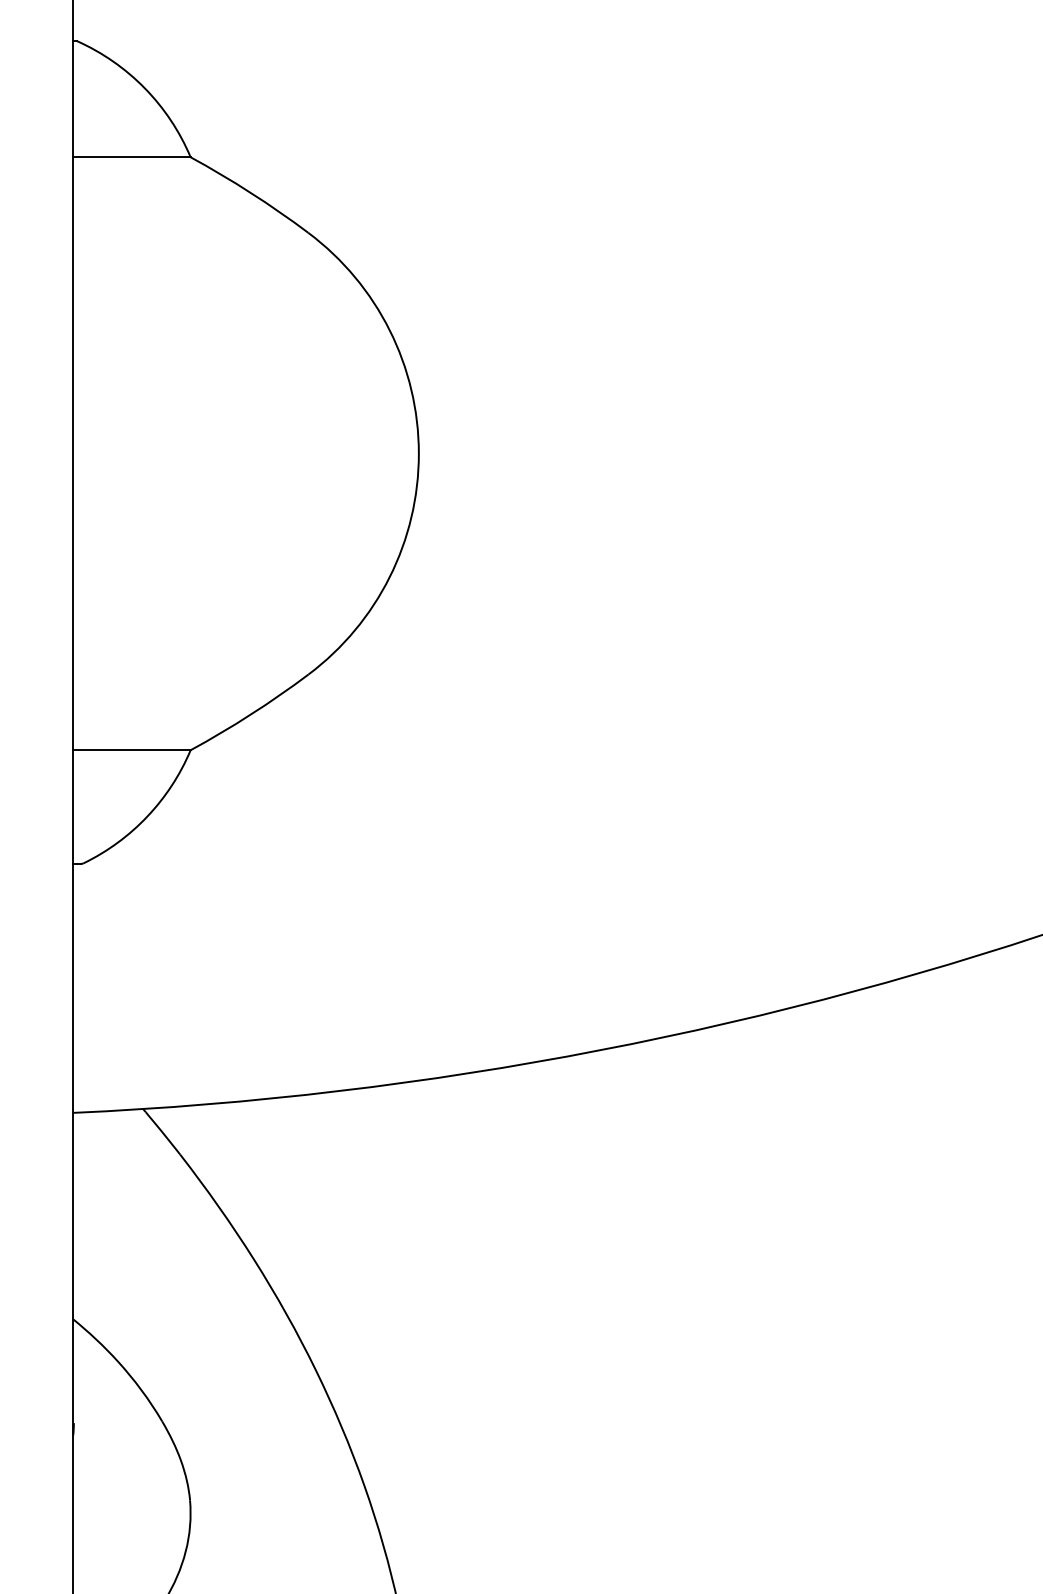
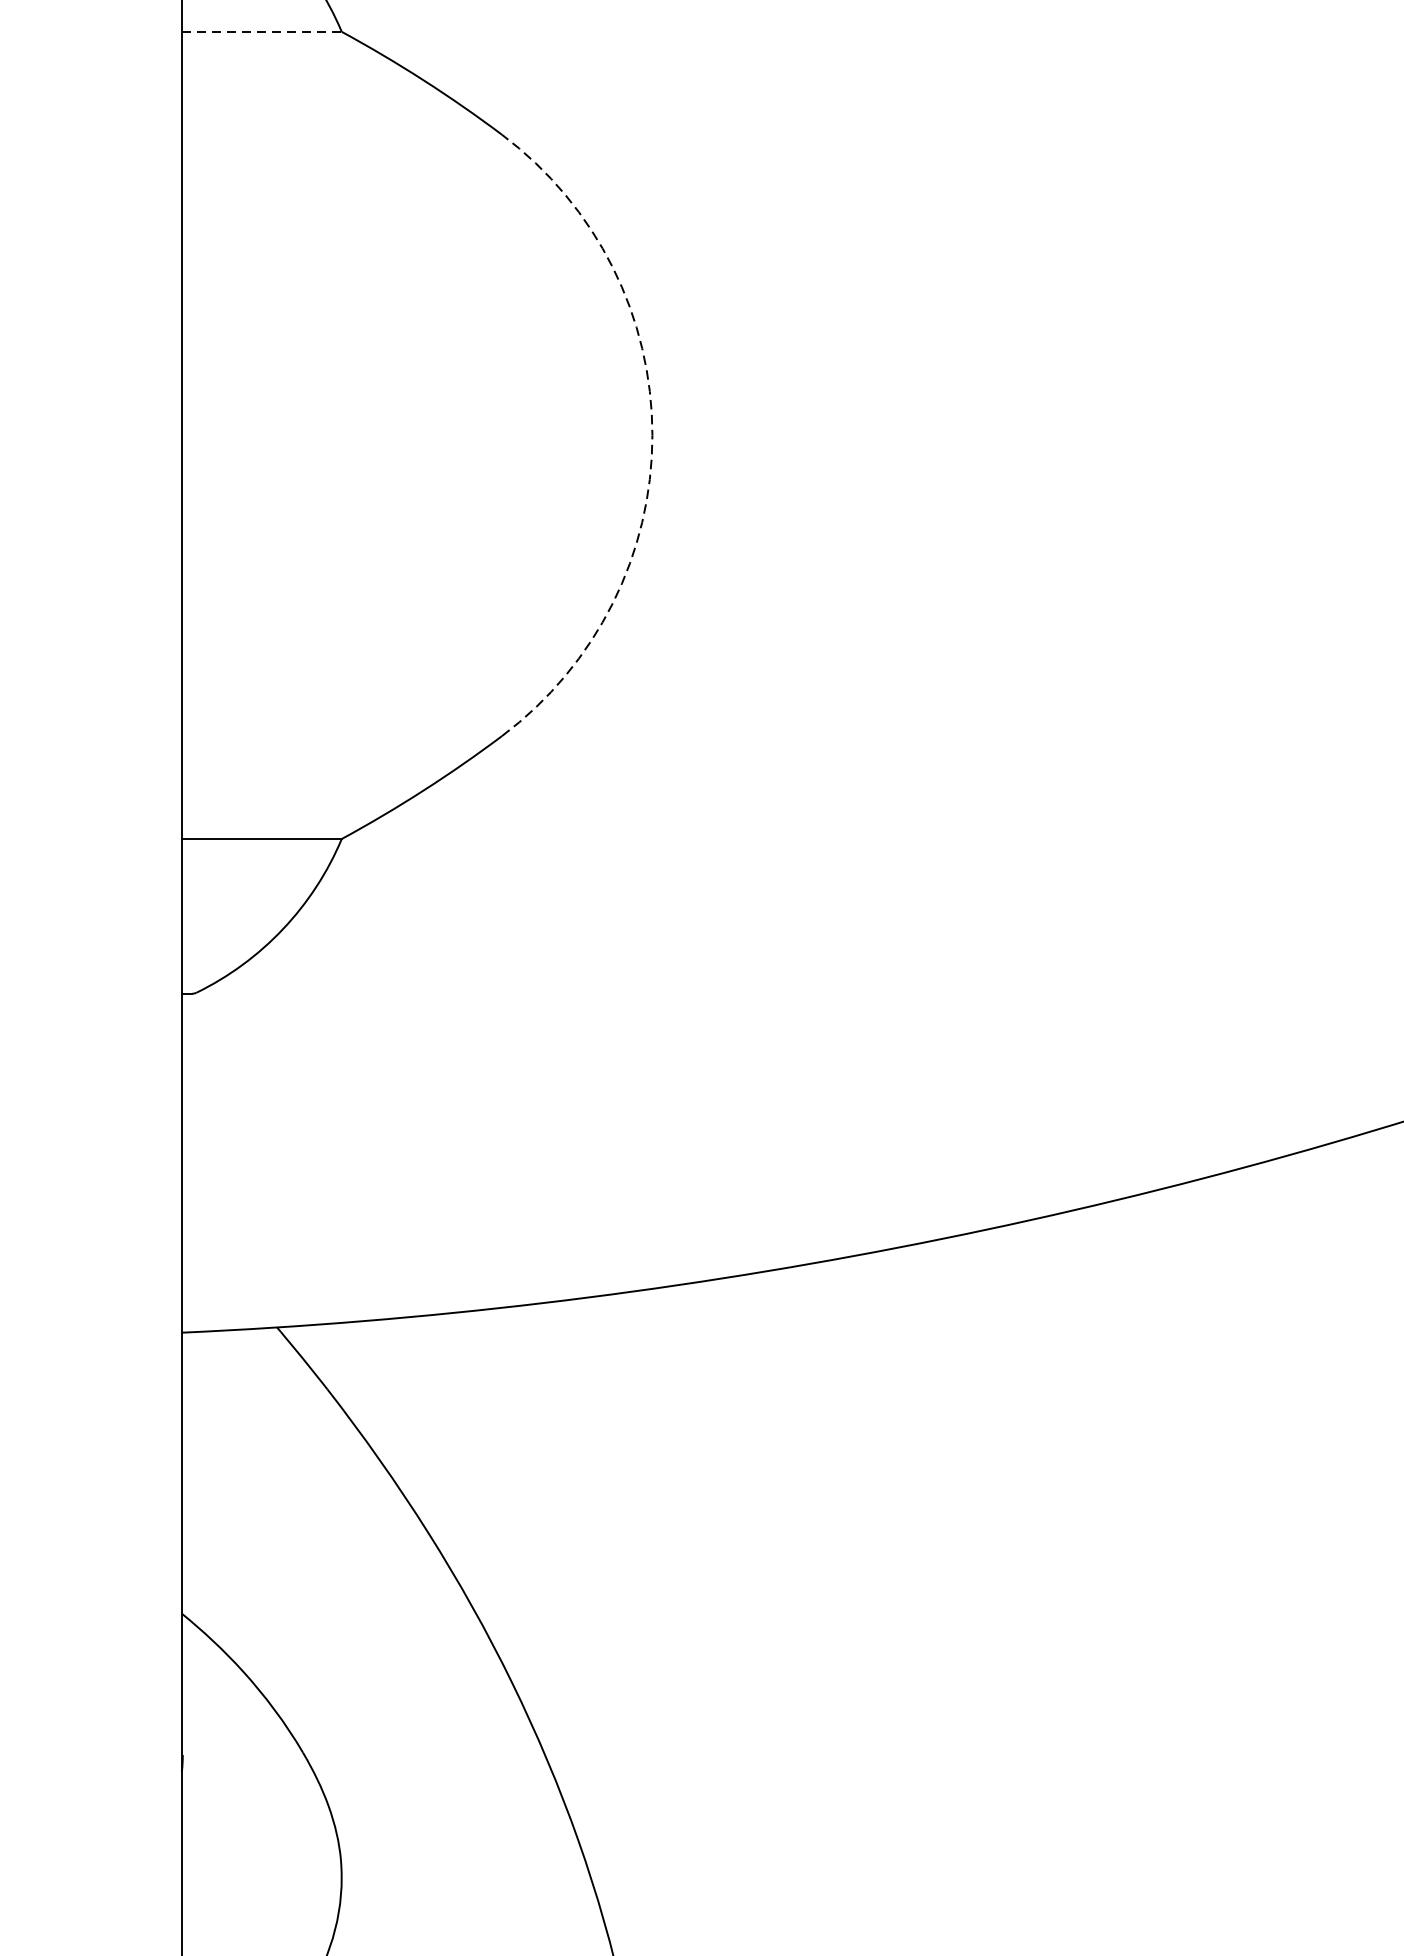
line: (131, 157) -> (261, 32), solid -> dashed
arc: (418, 453) -> (651, 435), solid -> dashed

